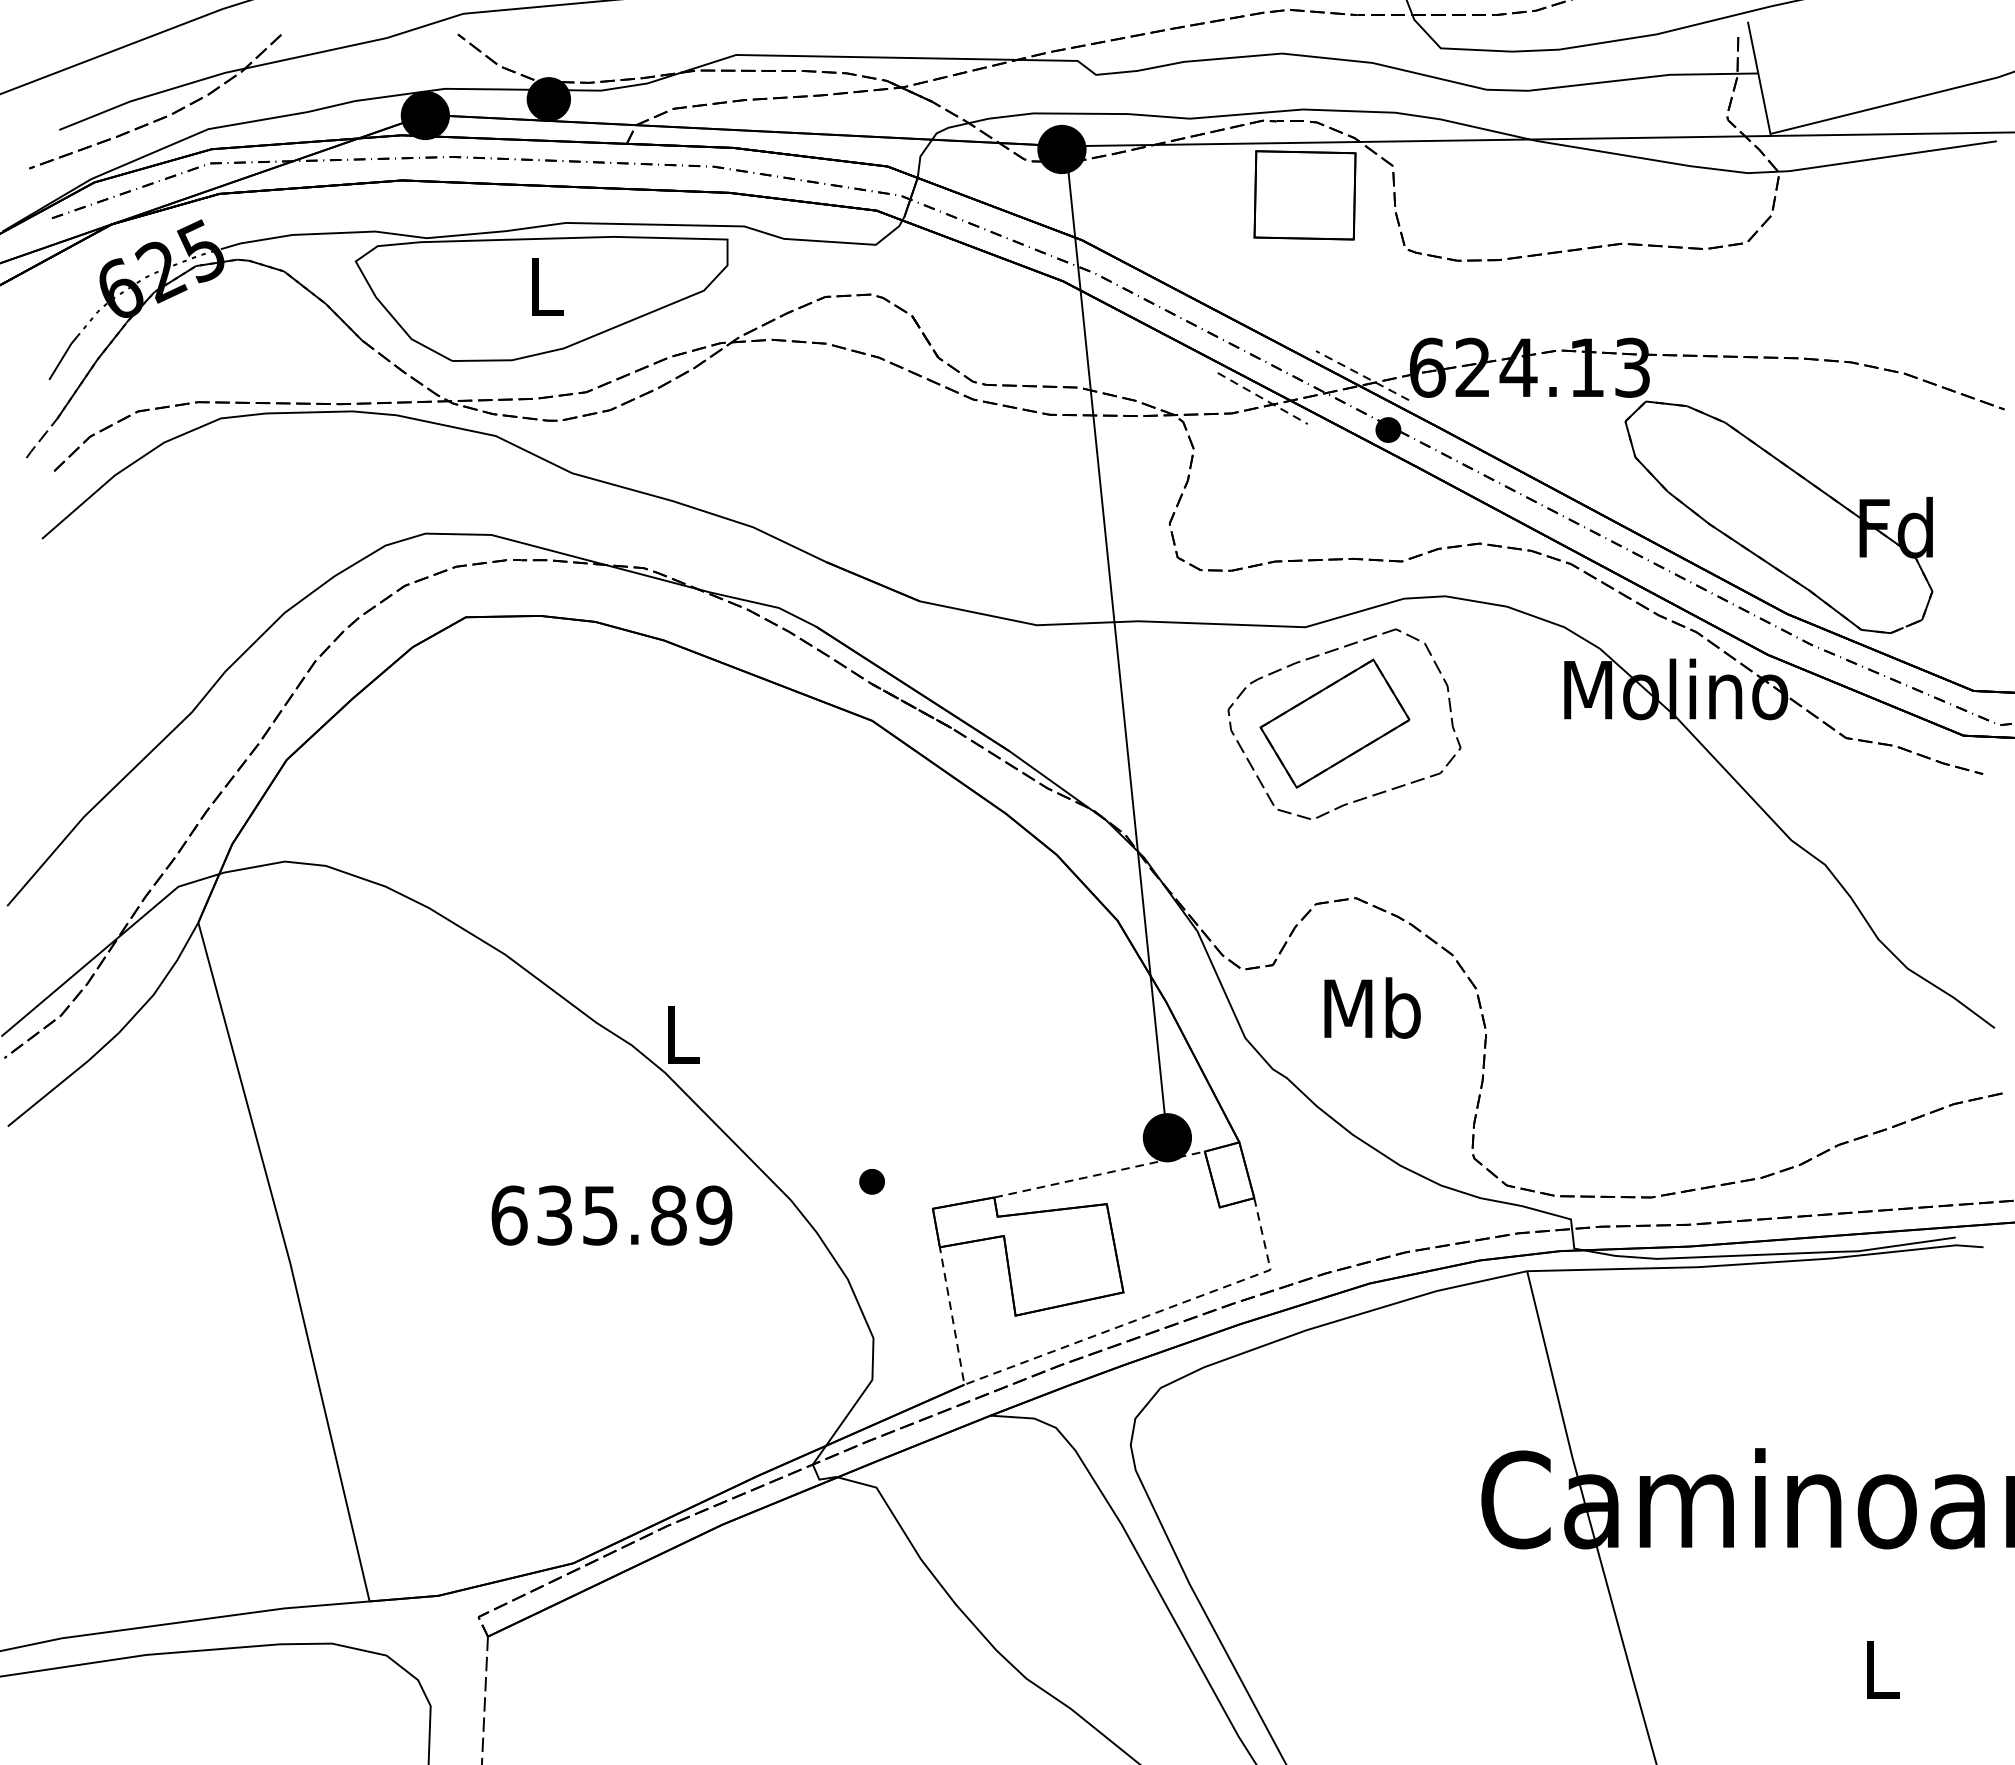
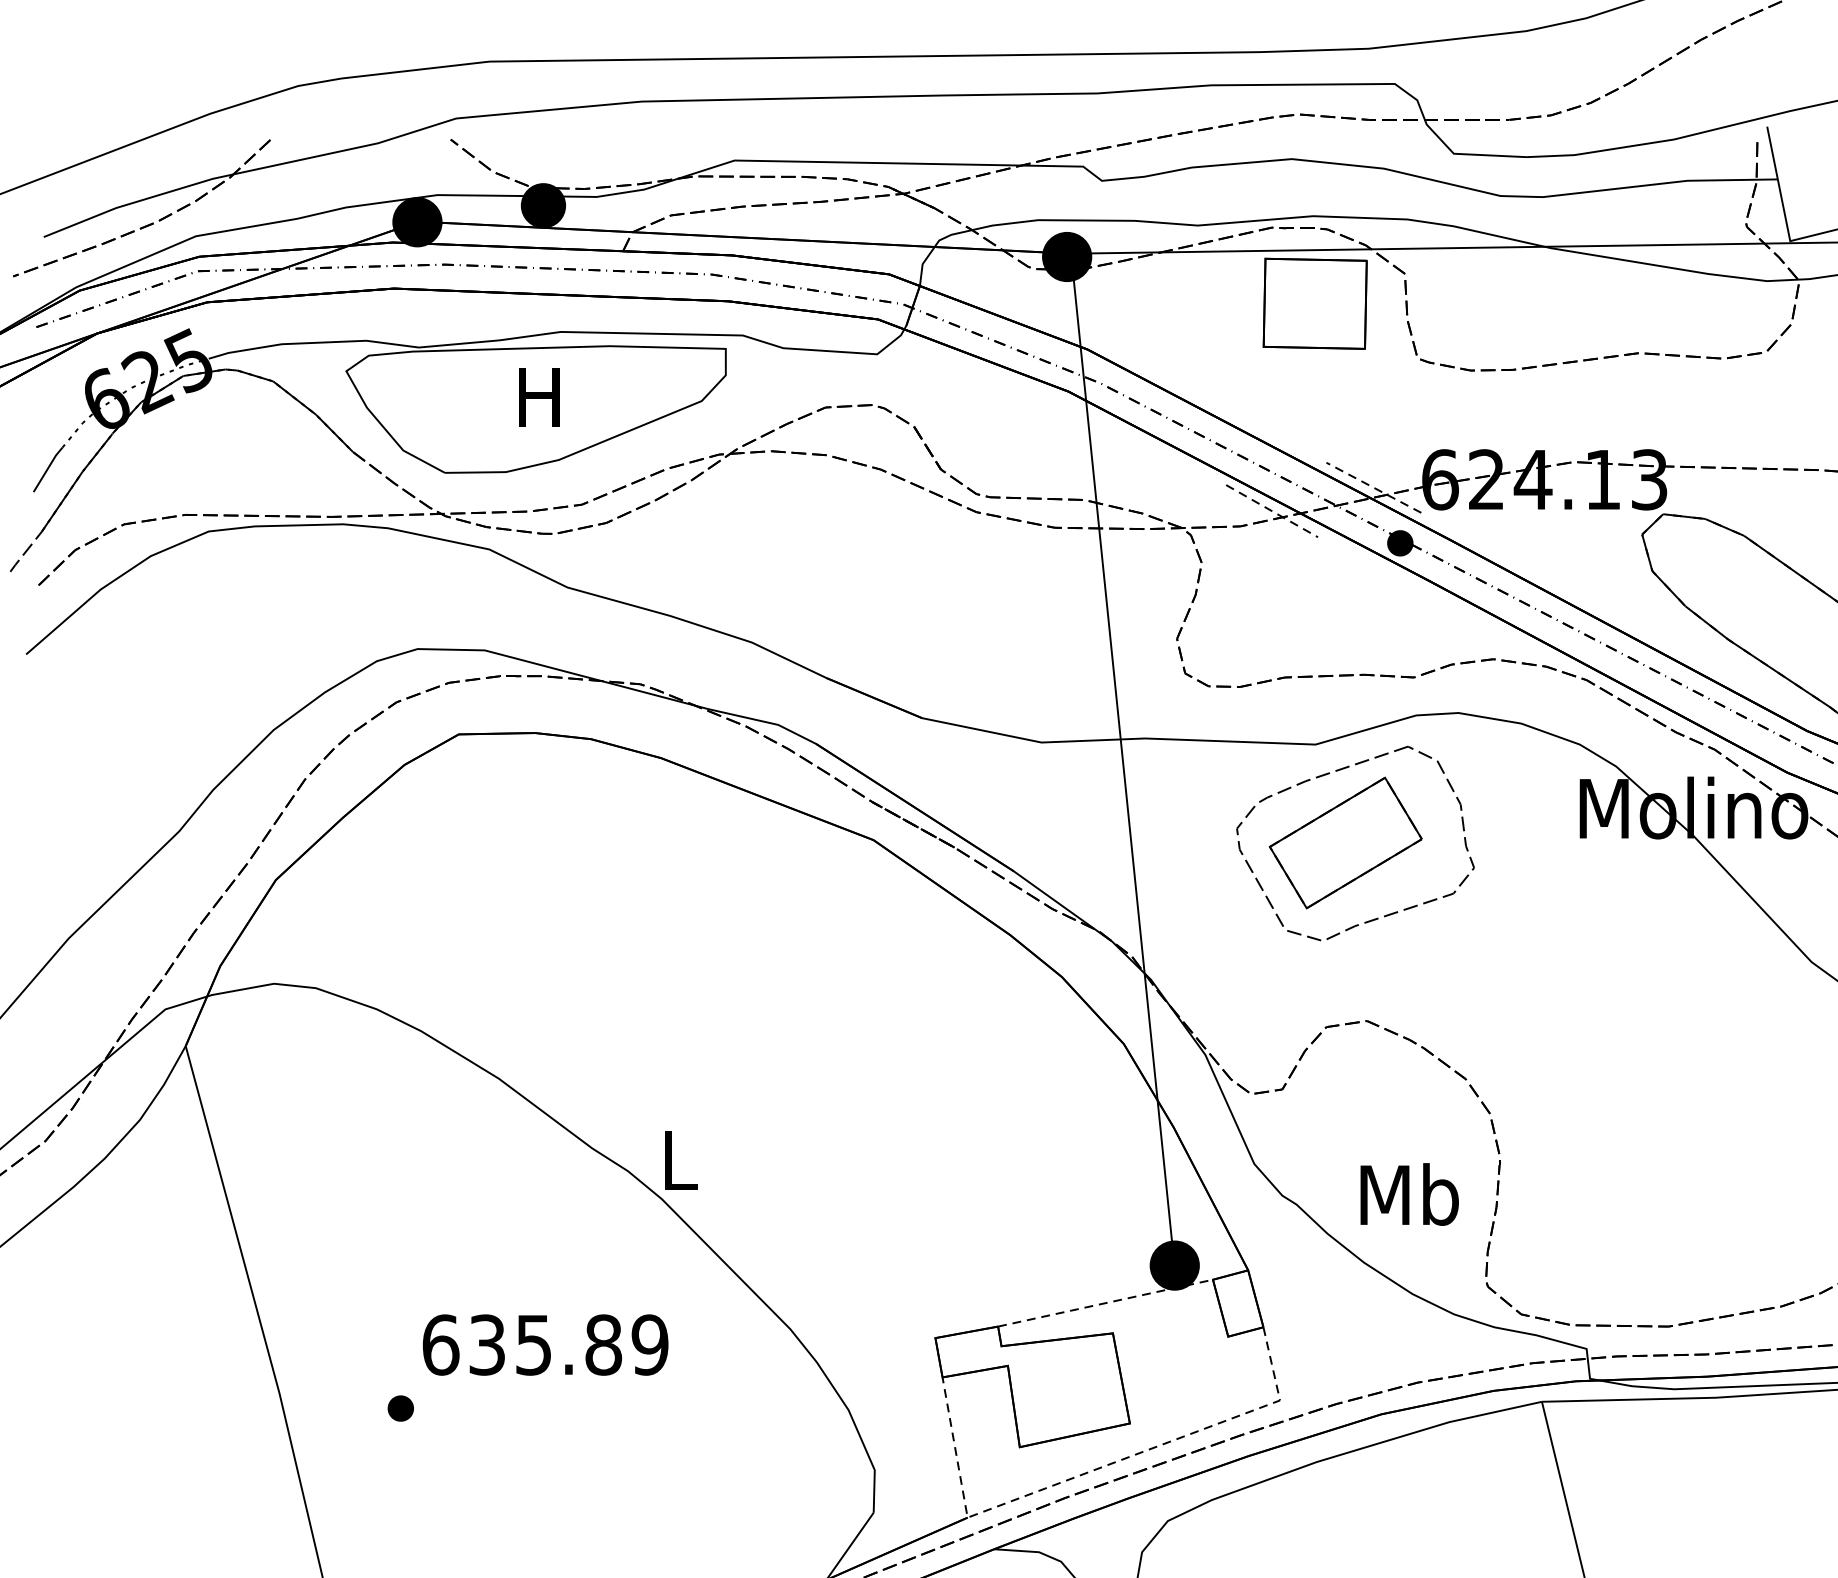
text: (544, 286) -> (539, 396), L -> H
text: (1372, 1007) -> (1409, 1193), moved
part: (871, 1181) -> (400, 1408), moved
text: (611, 1215) -> (545, 1344), moved

